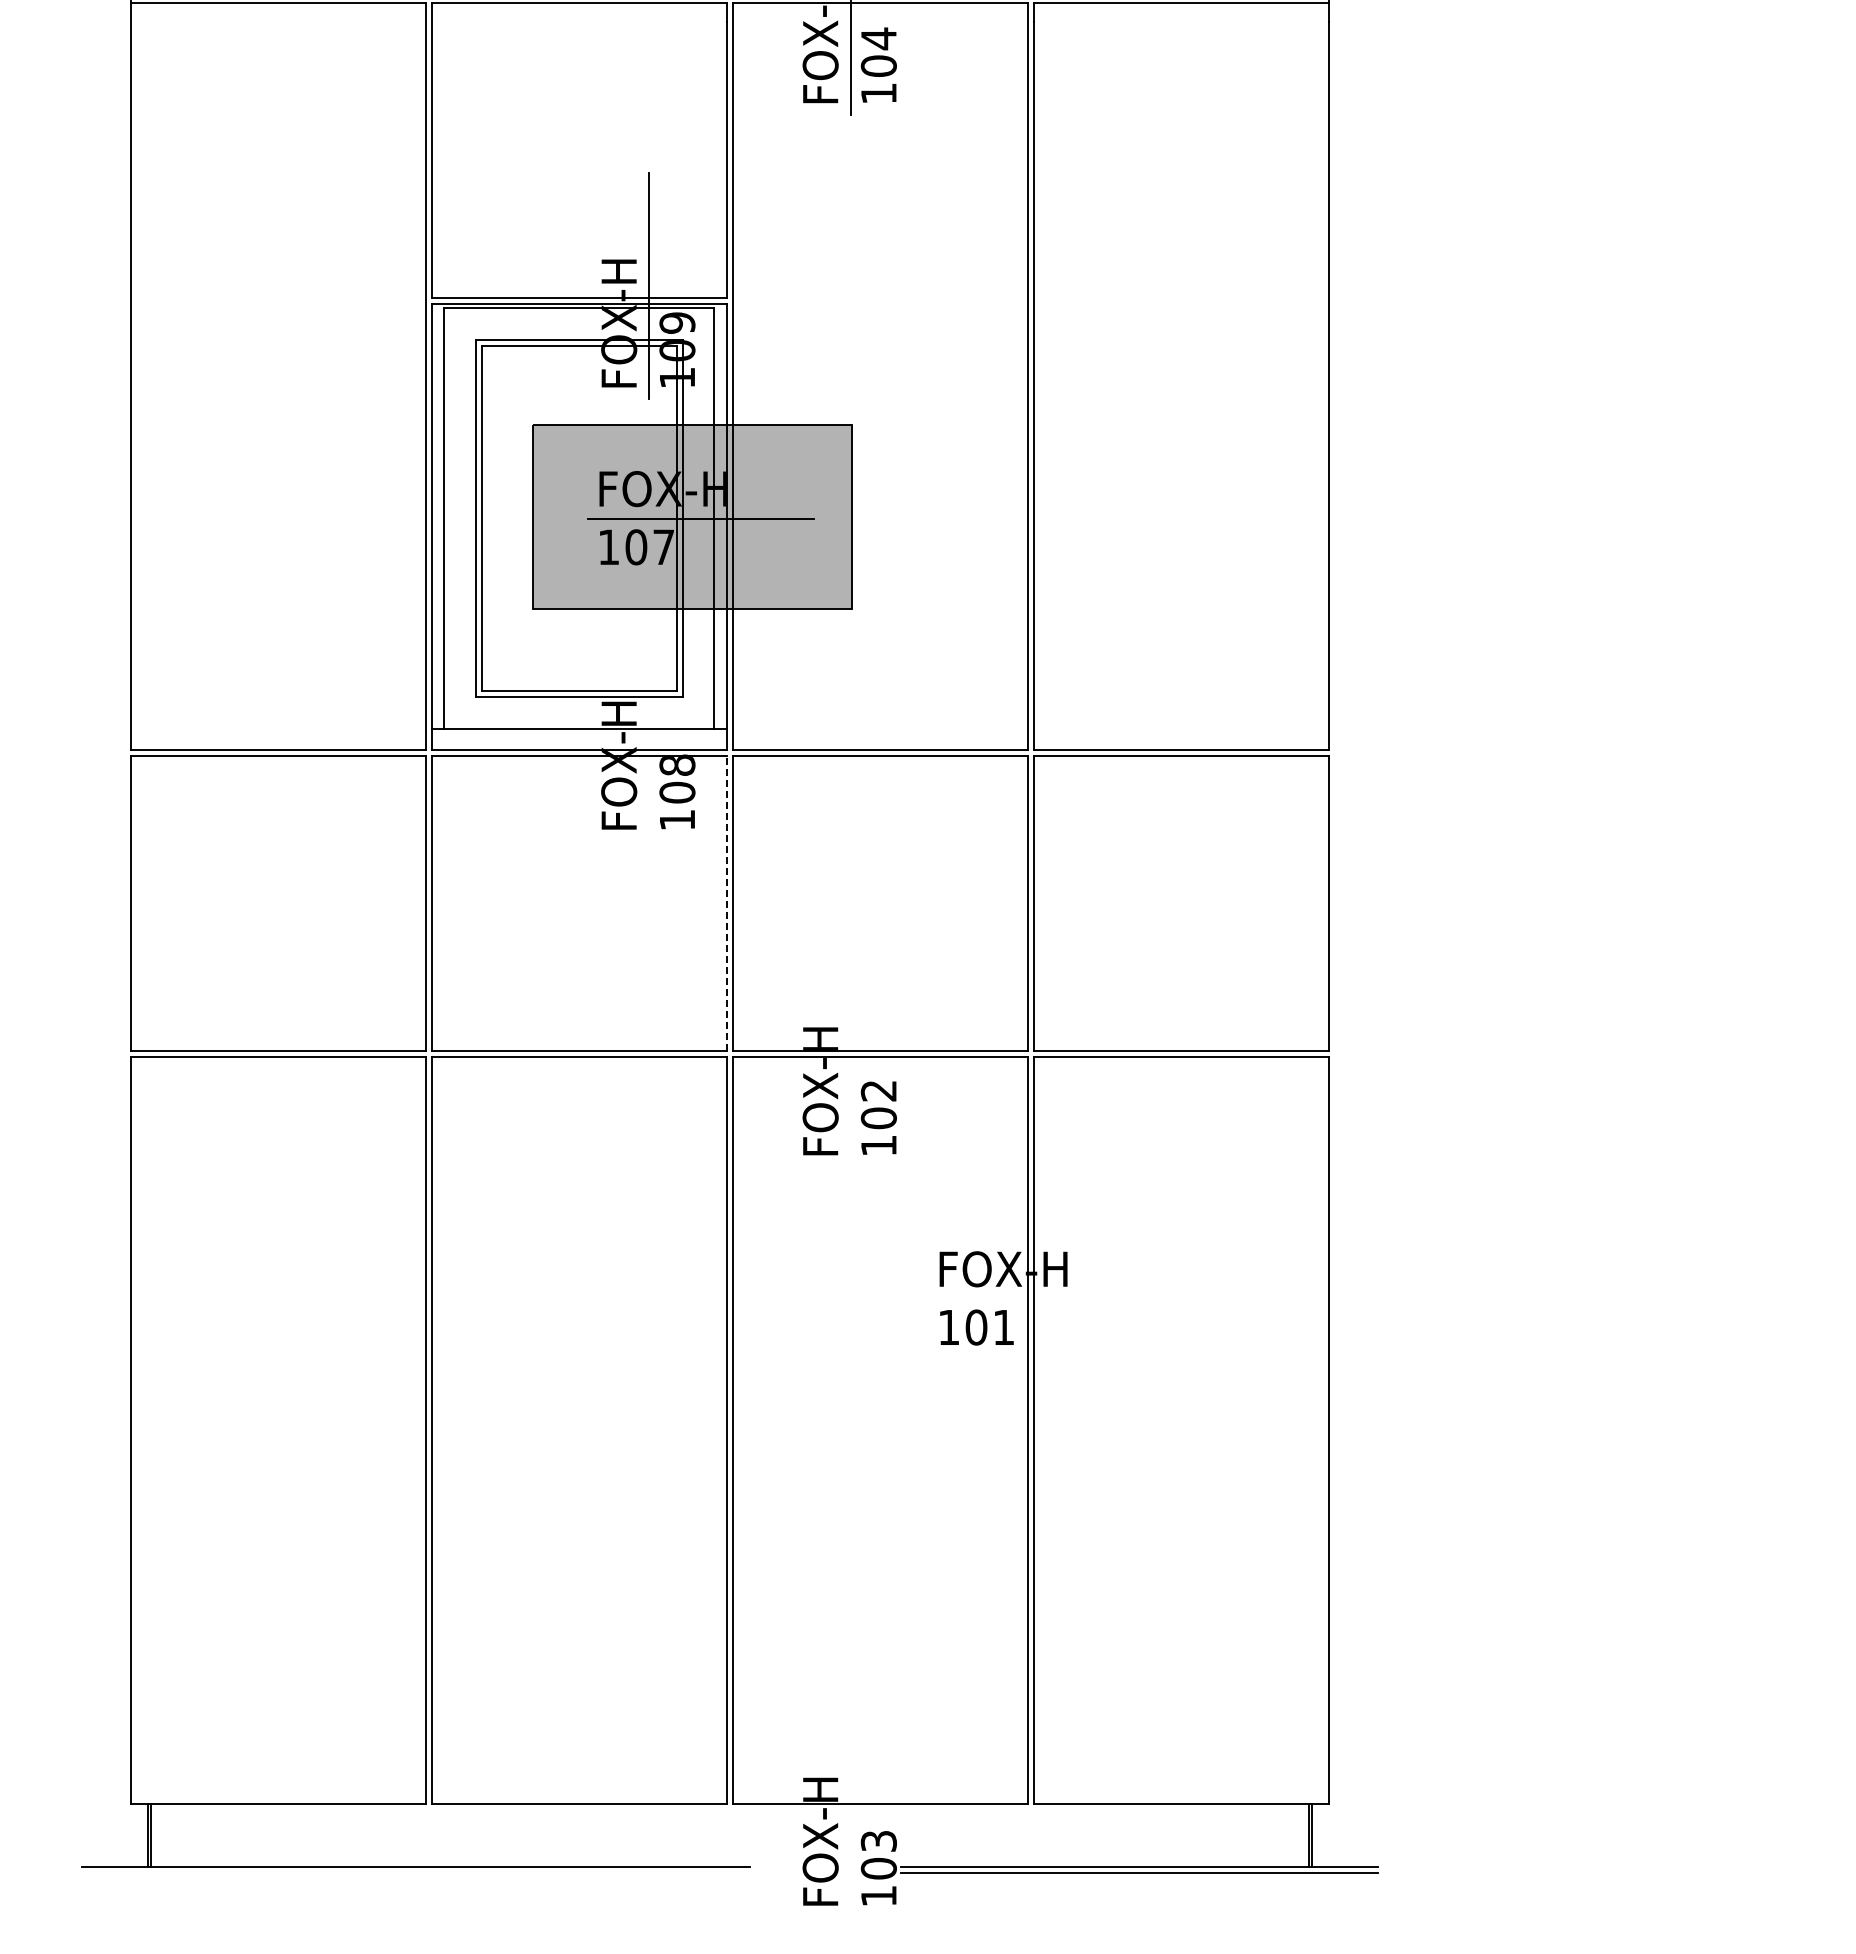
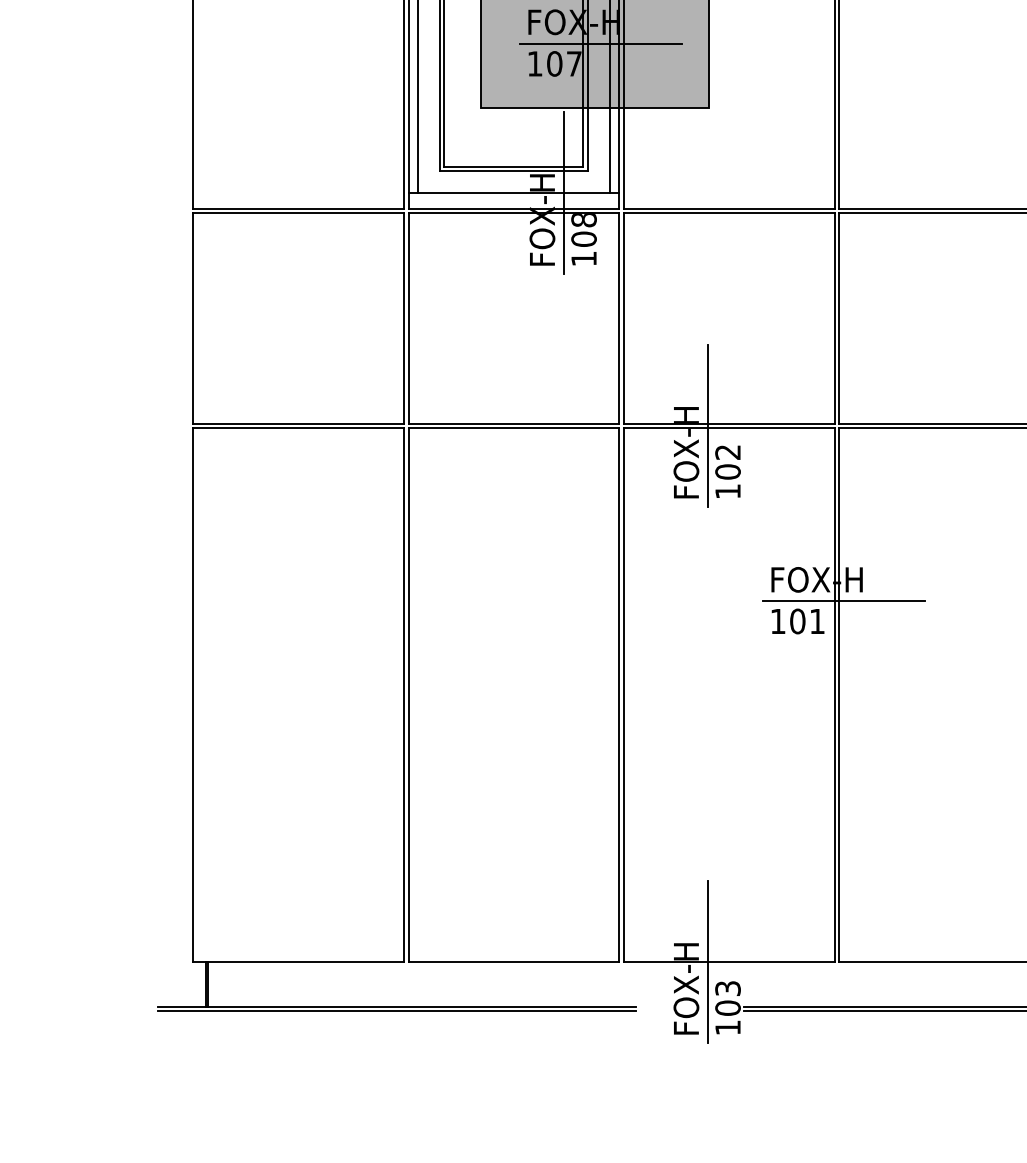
line: (649, 728) -> (564, 193), added
line: (726, 903) -> (619, 318), dashed -> solid
line: (850, 1053) -> (707, 425), added
line: (1041, 1299) -> (844, 601), added
line: (850, 1804) -> (707, 962), added
line: (415, 1873) -> (396, 1011), added

